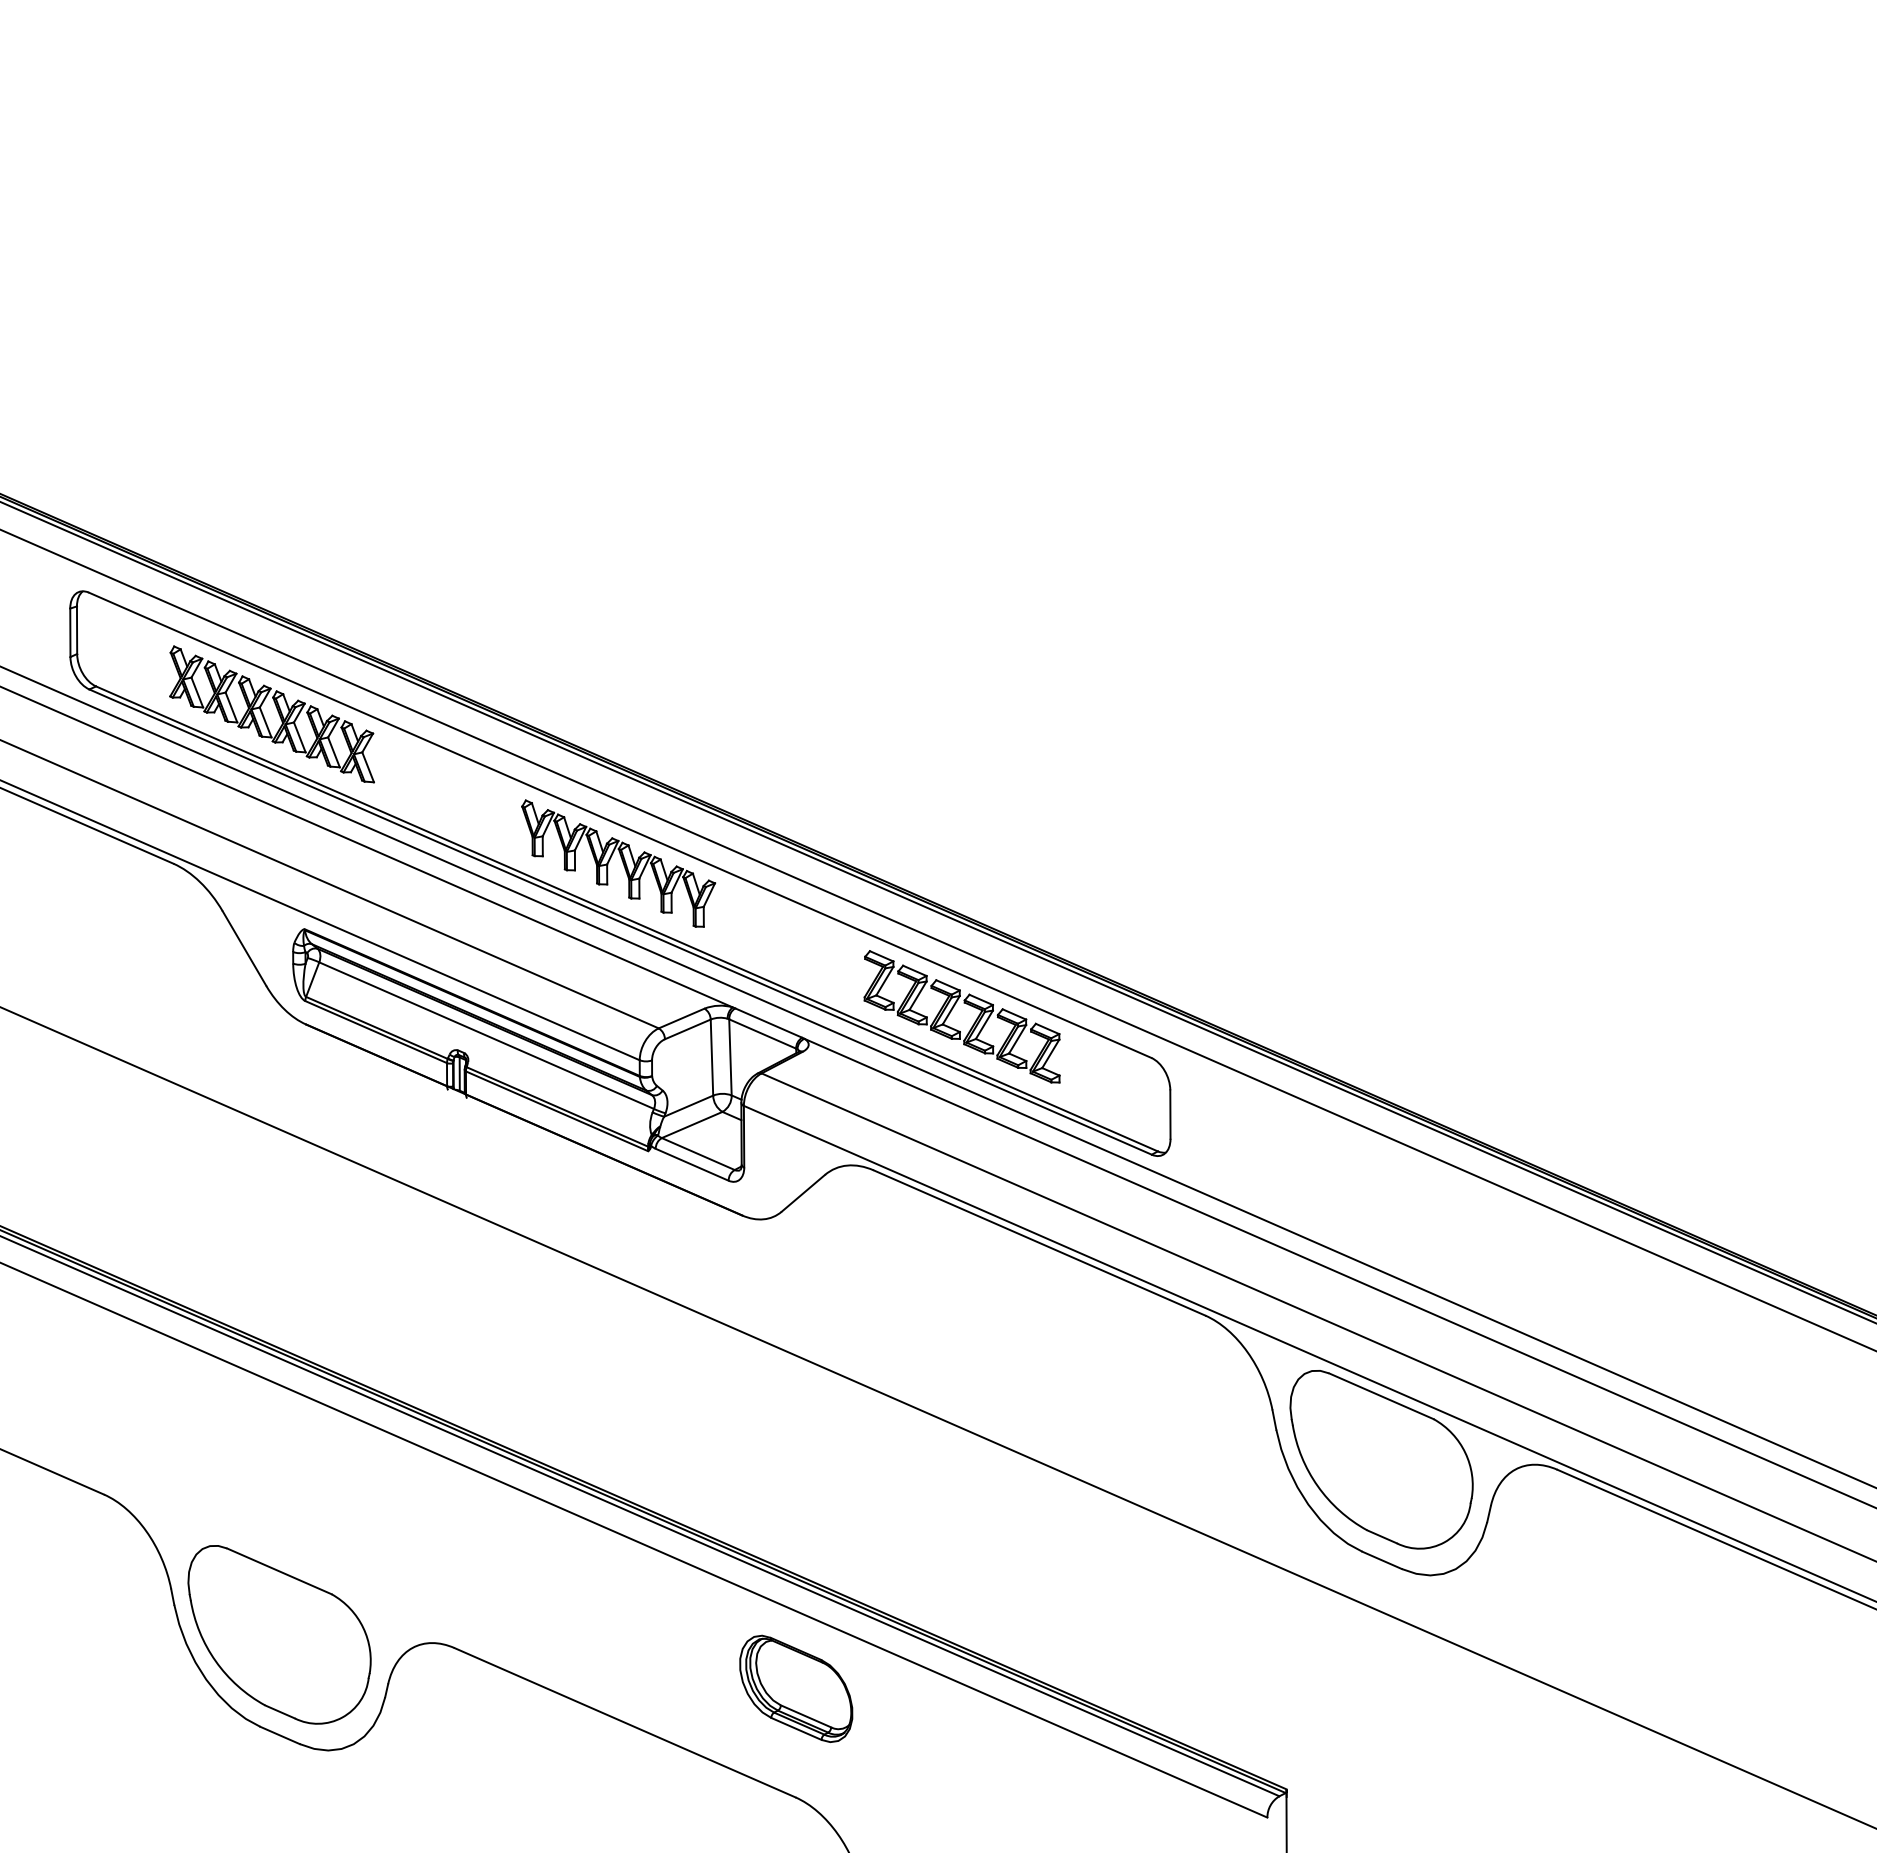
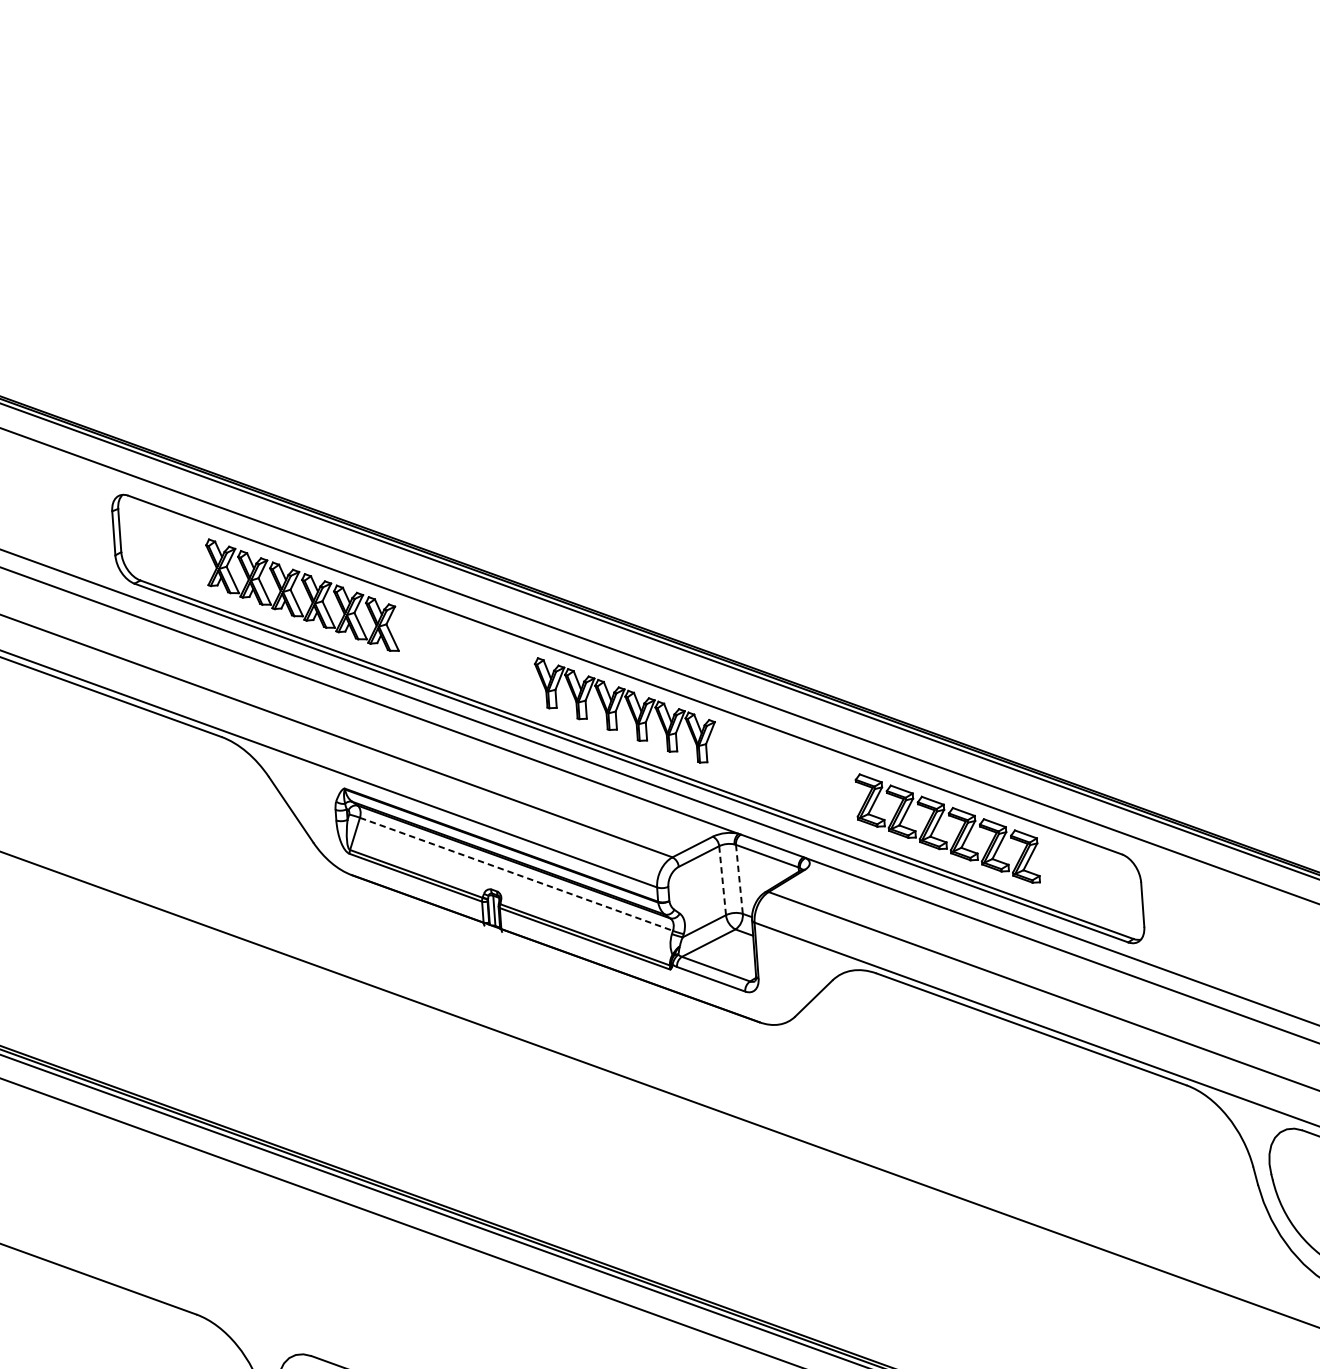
line: (486, 1035) -> (516, 874), solid -> dashed
line: (711, 1057) -> (722, 880), solid -> dashed
line: (730, 1057) -> (739, 879), solid -> dashed

